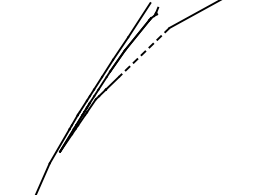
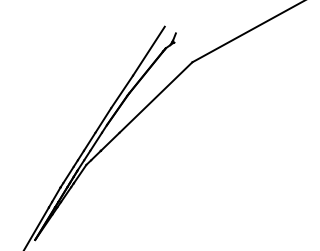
line: (143, 52) -> (154, 97), dashed -> solid

